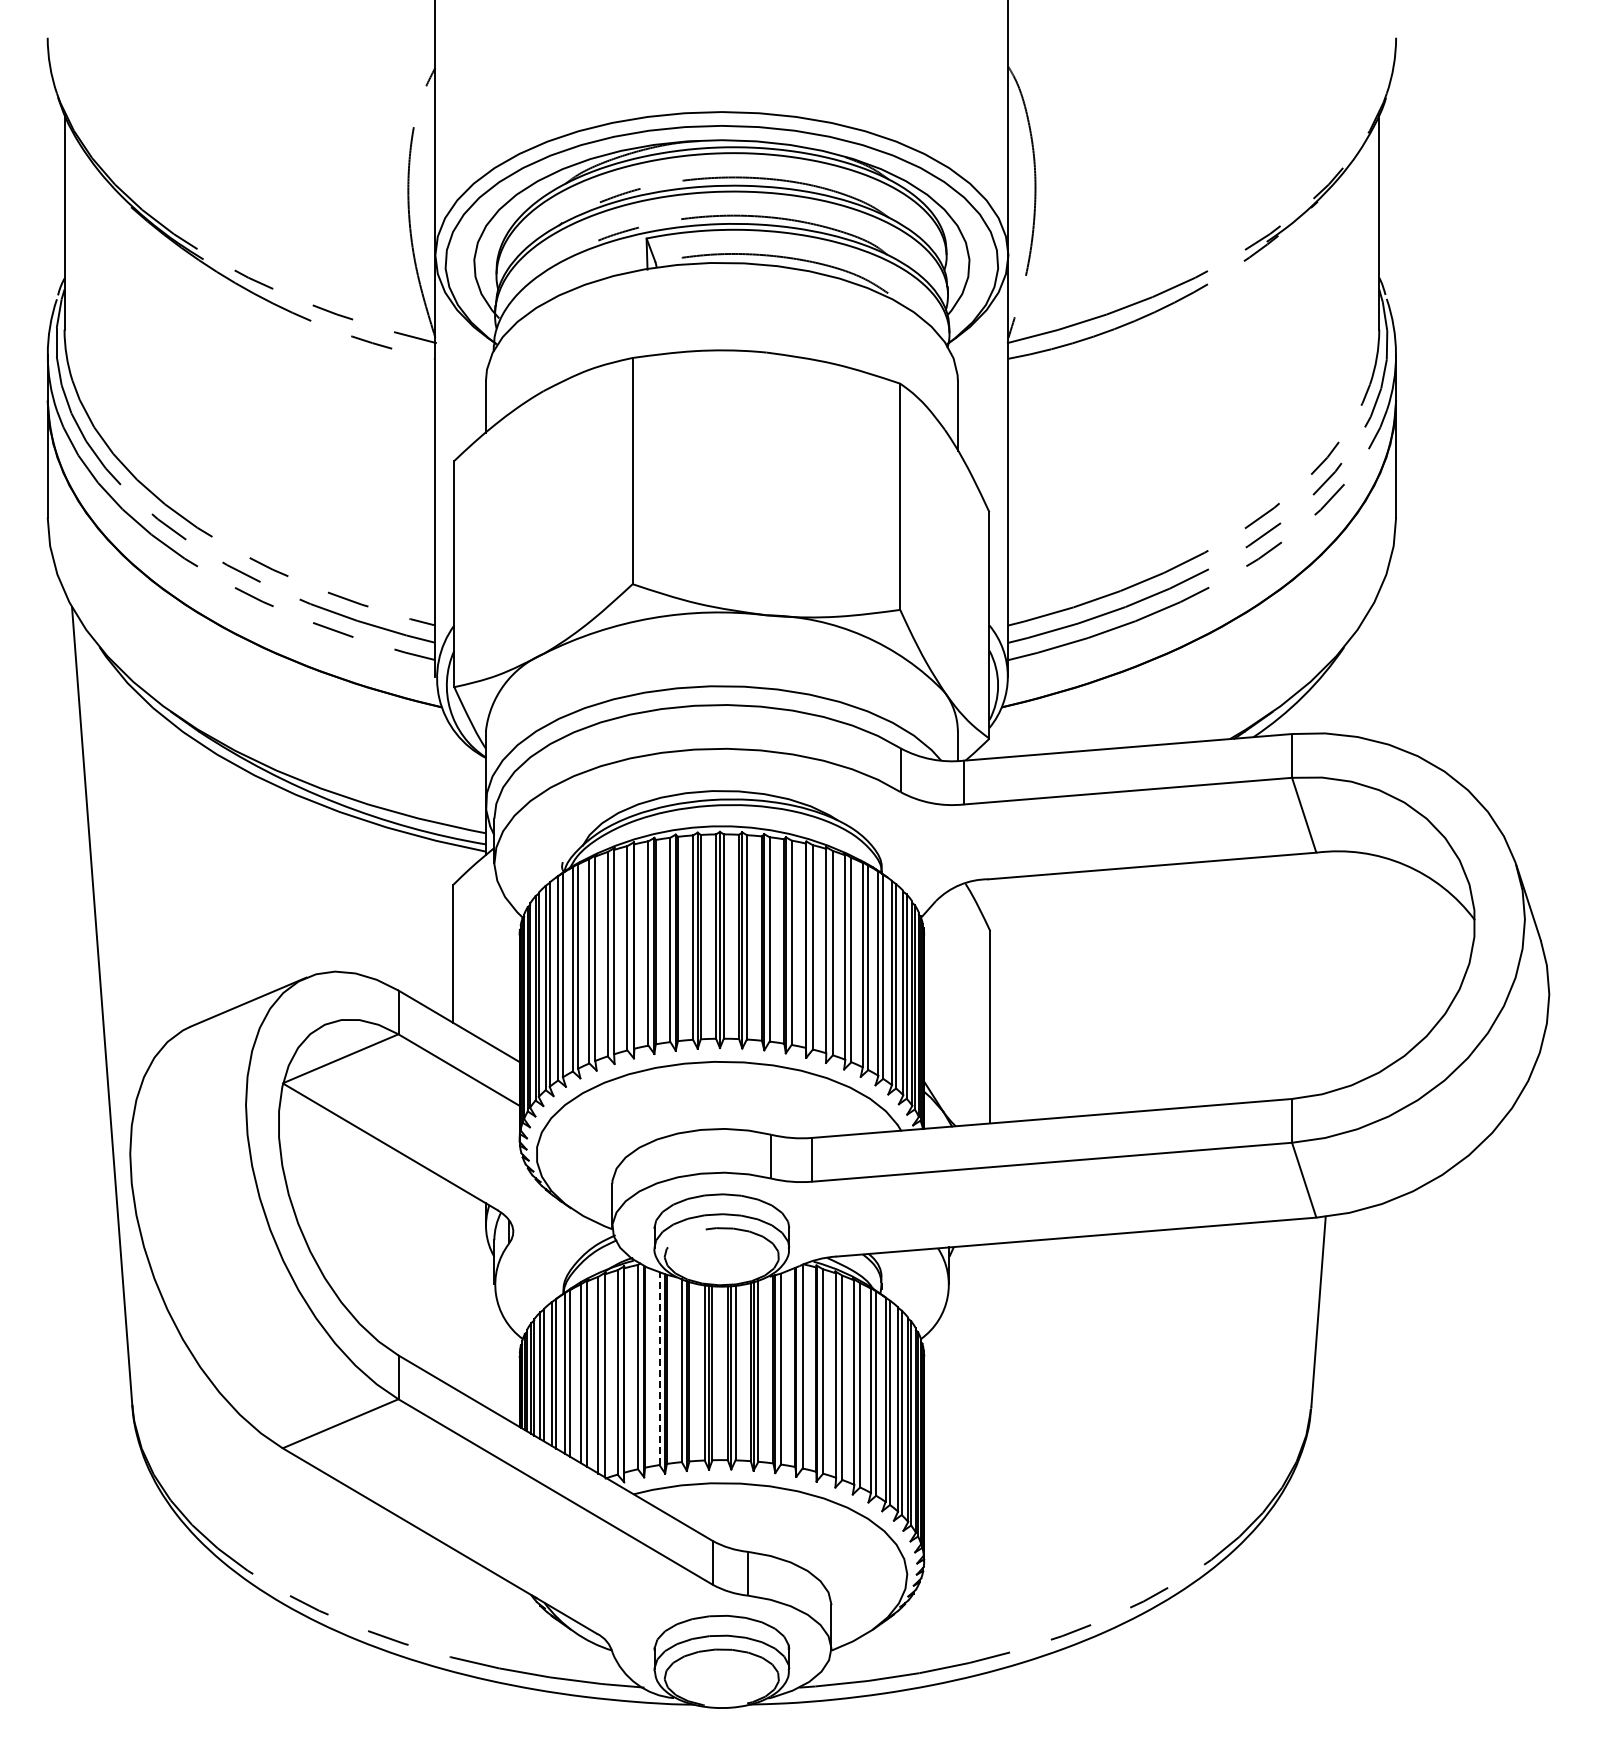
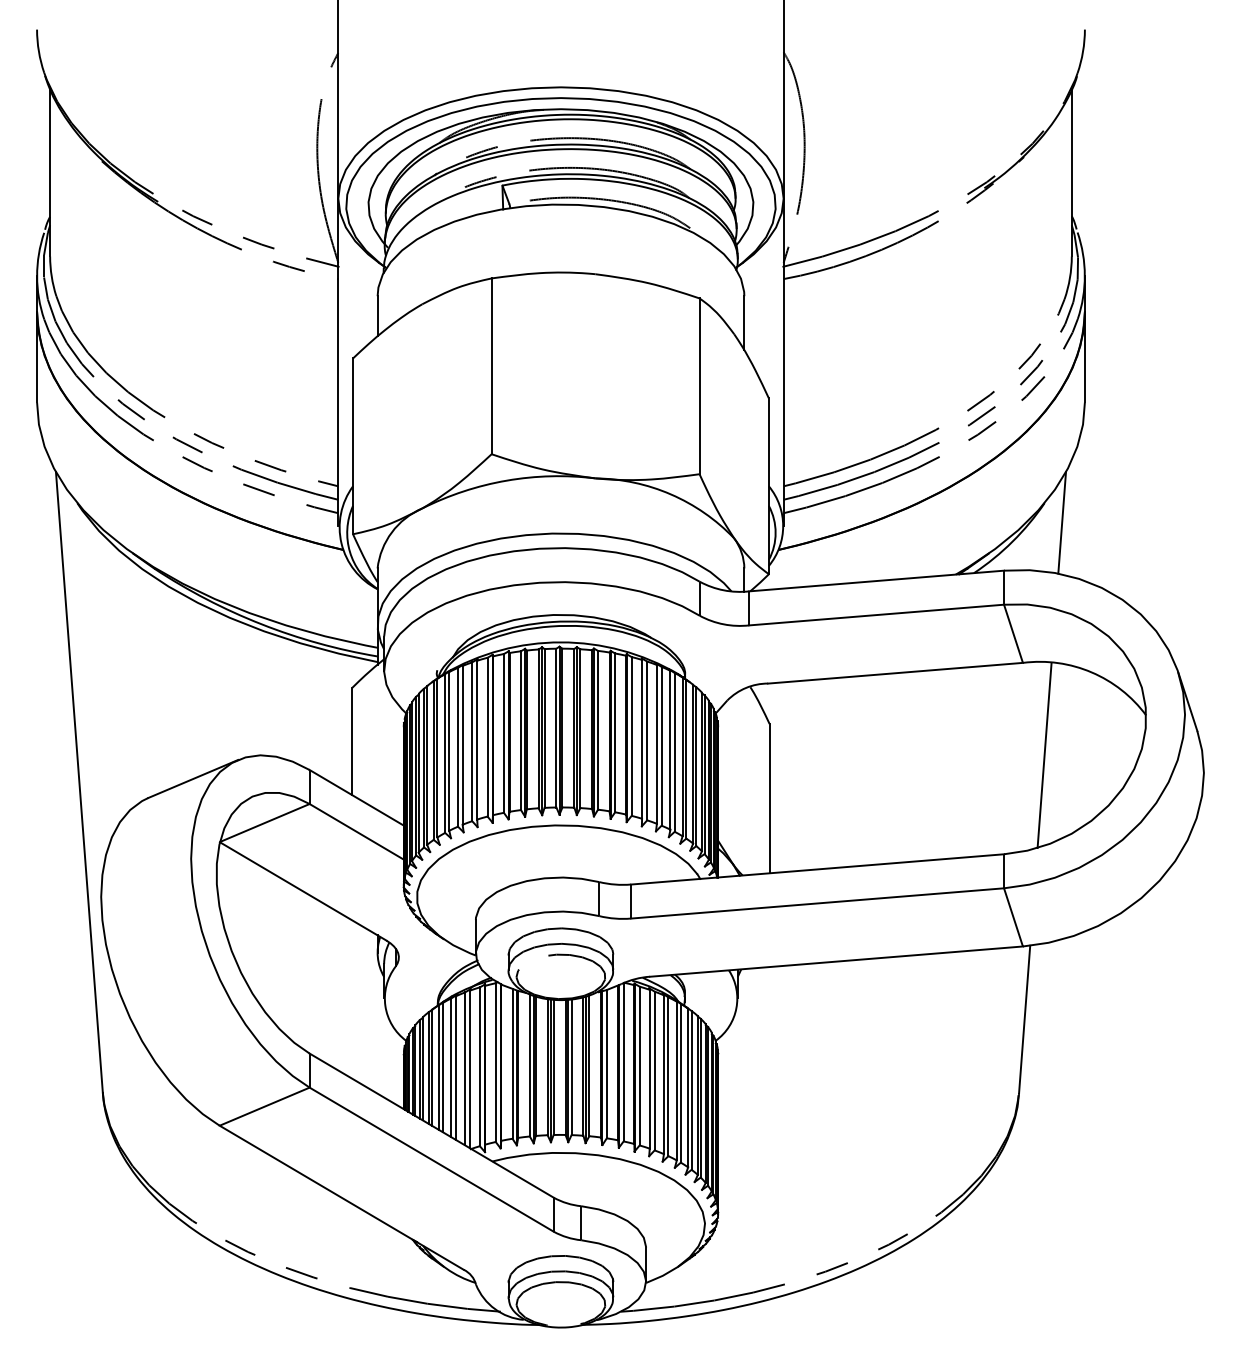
line: (1366, 672) -> (1061, 522), added
line: (1344, 971) -> (1044, 755), added
line: (659, 1368) -> (512, 1063), dashed -> solid

